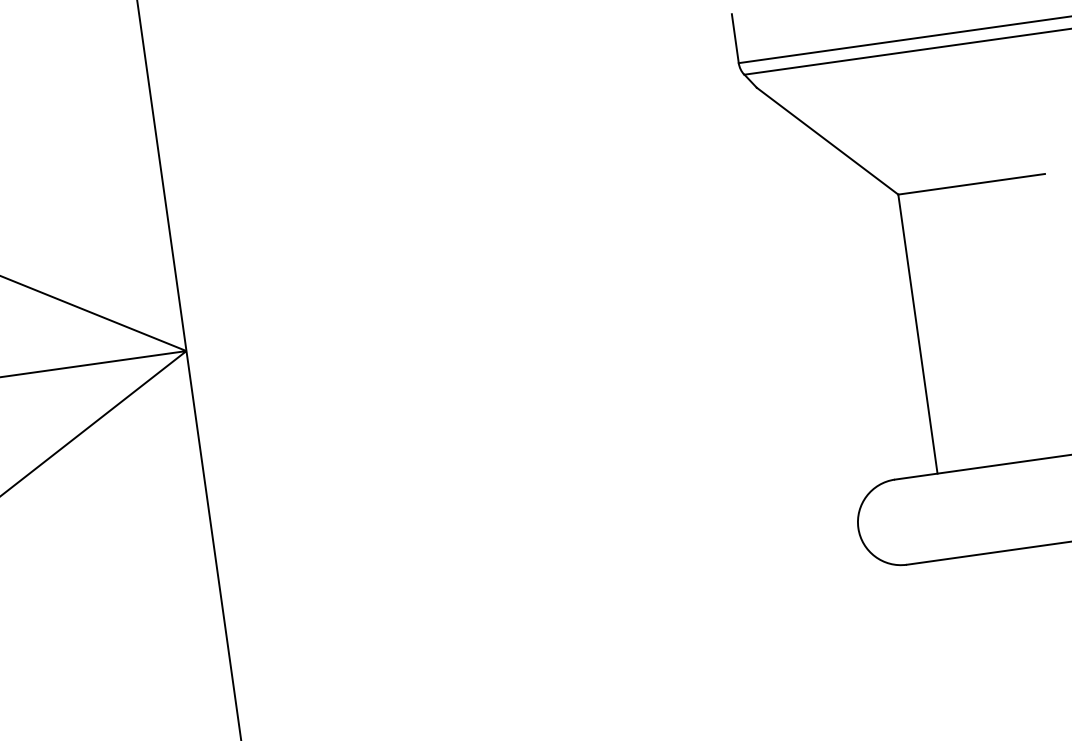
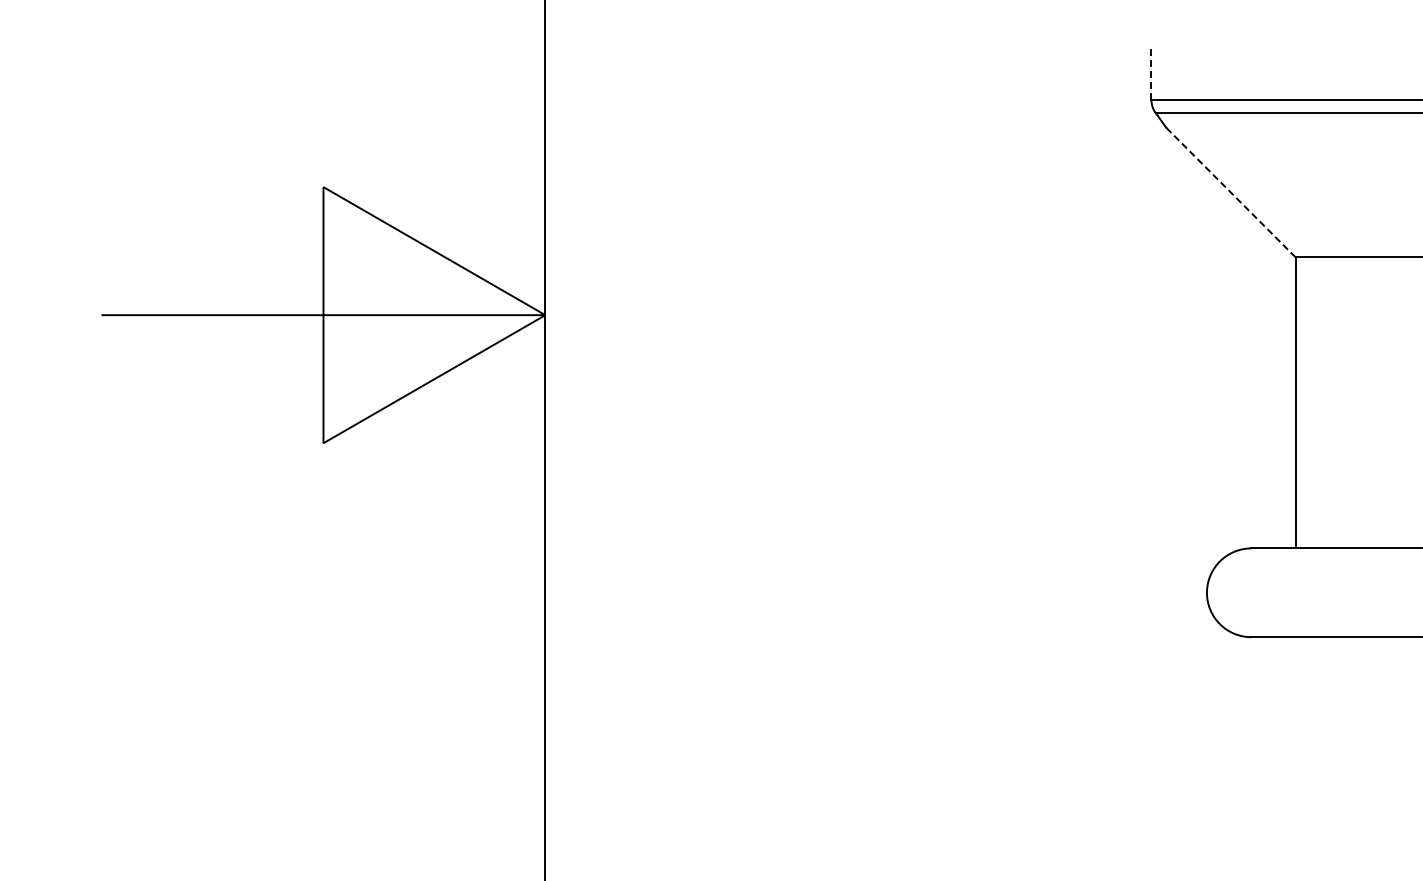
line: (735, 38) -> (1151, 74), solid -> dashed
line: (827, 140) -> (1231, 192), solid -> dashed

